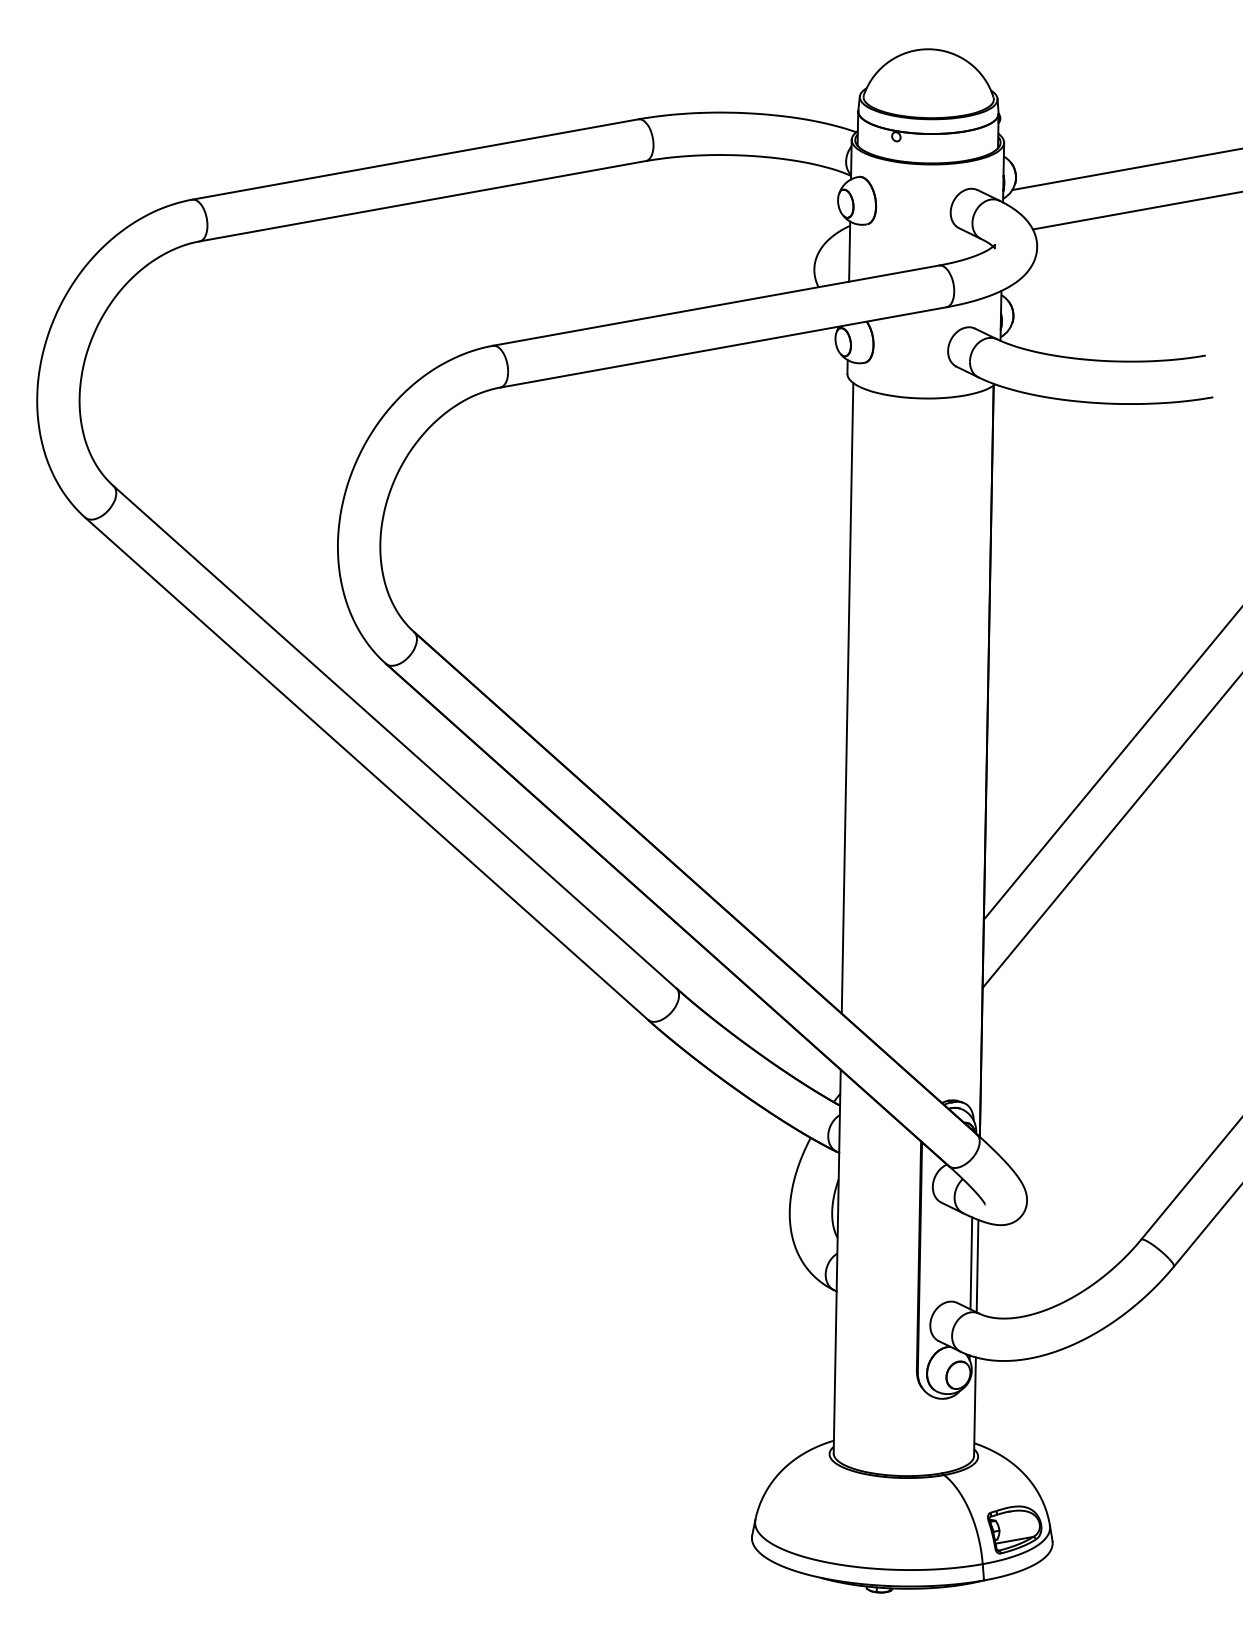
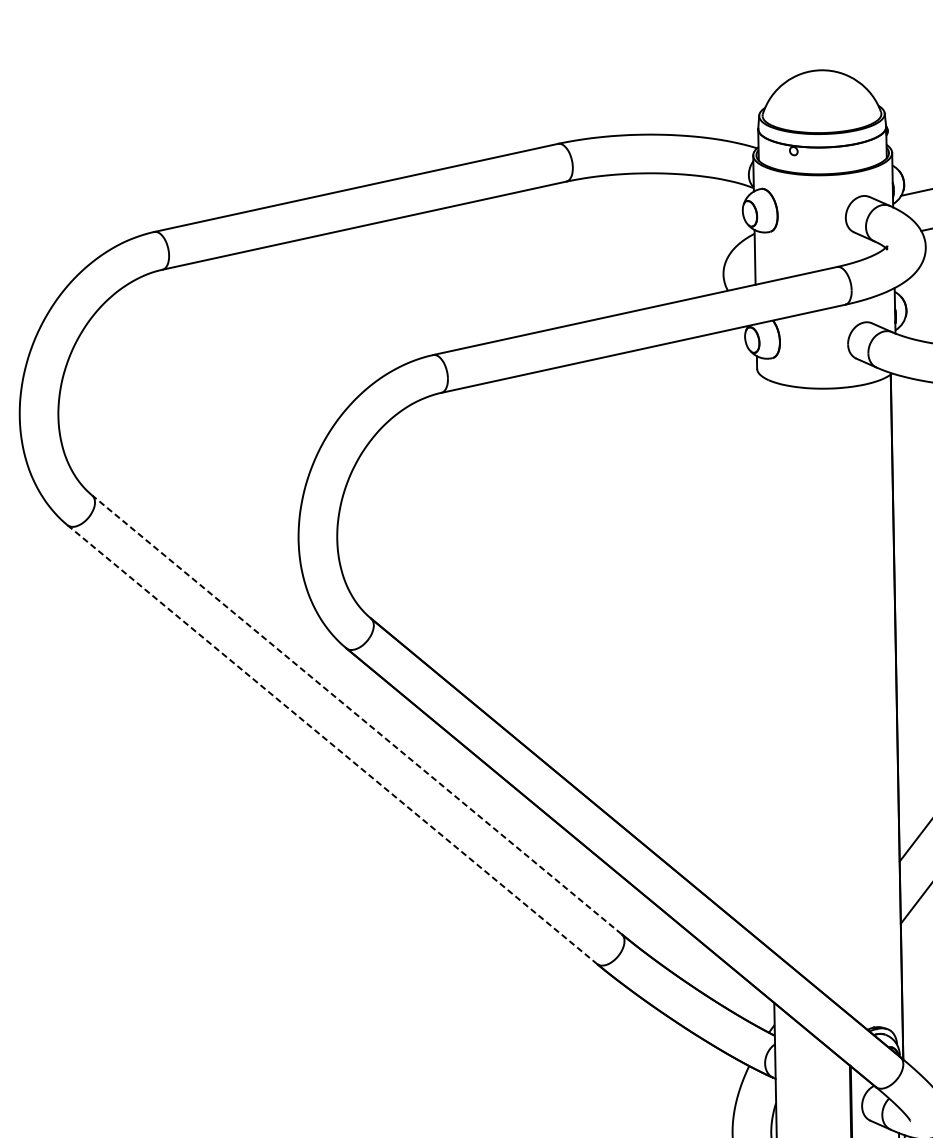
line: (847, 698) -> (768, 664), removed
line: (394, 736) -> (356, 714), solid -> dashed
line: (367, 769) -> (333, 745), solid -> dashed

